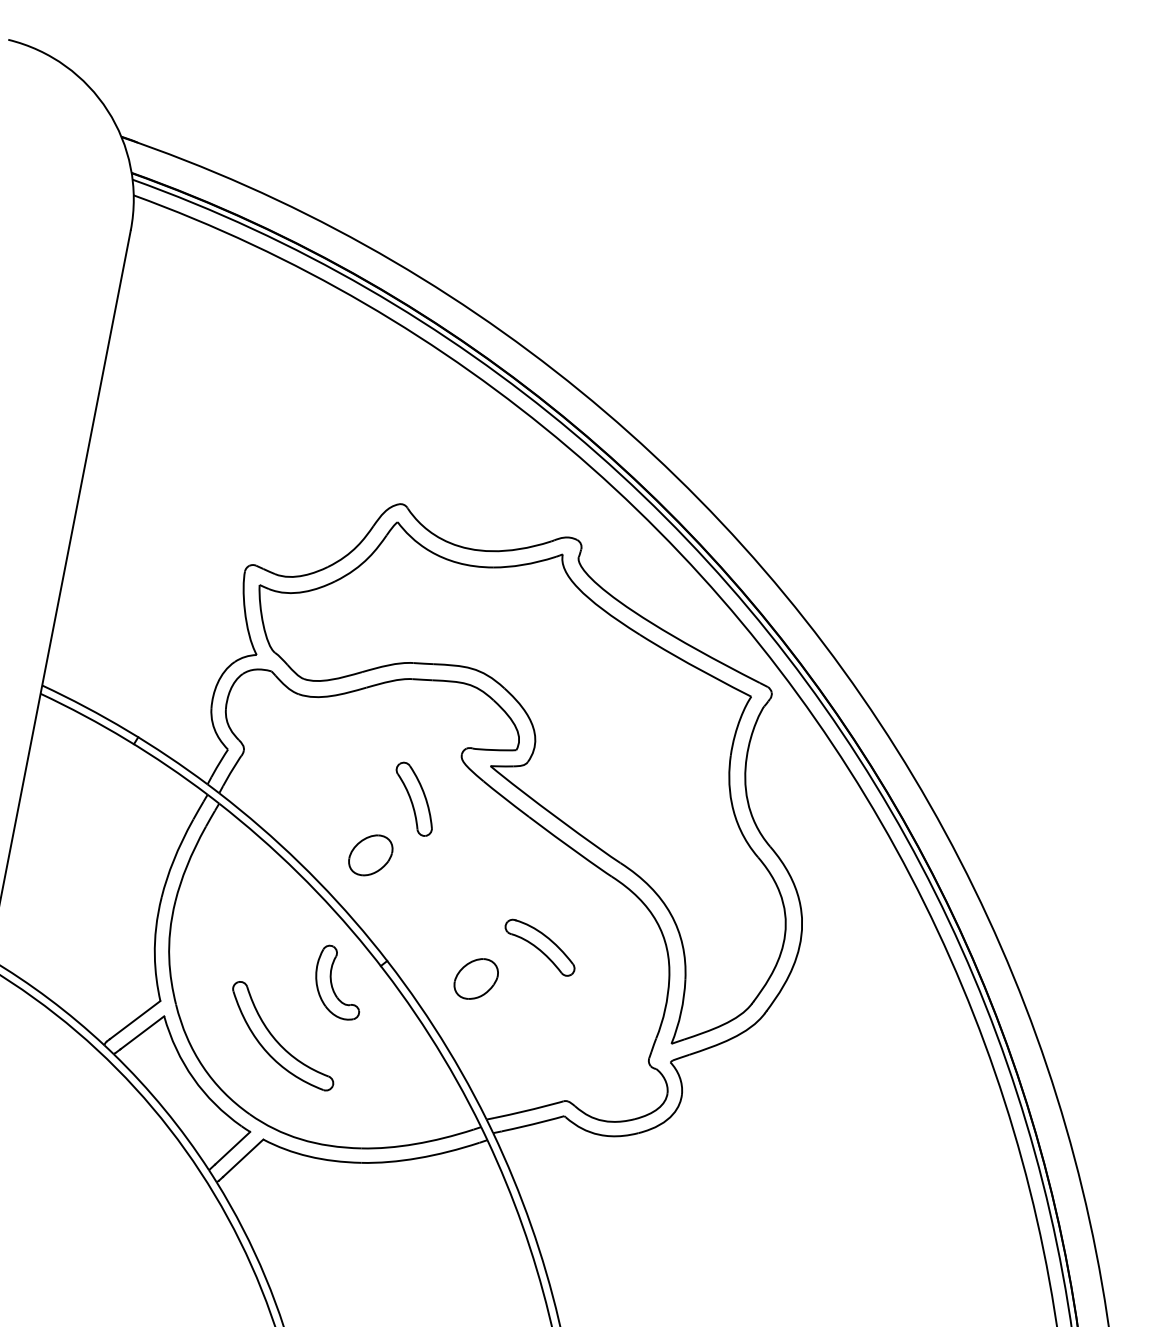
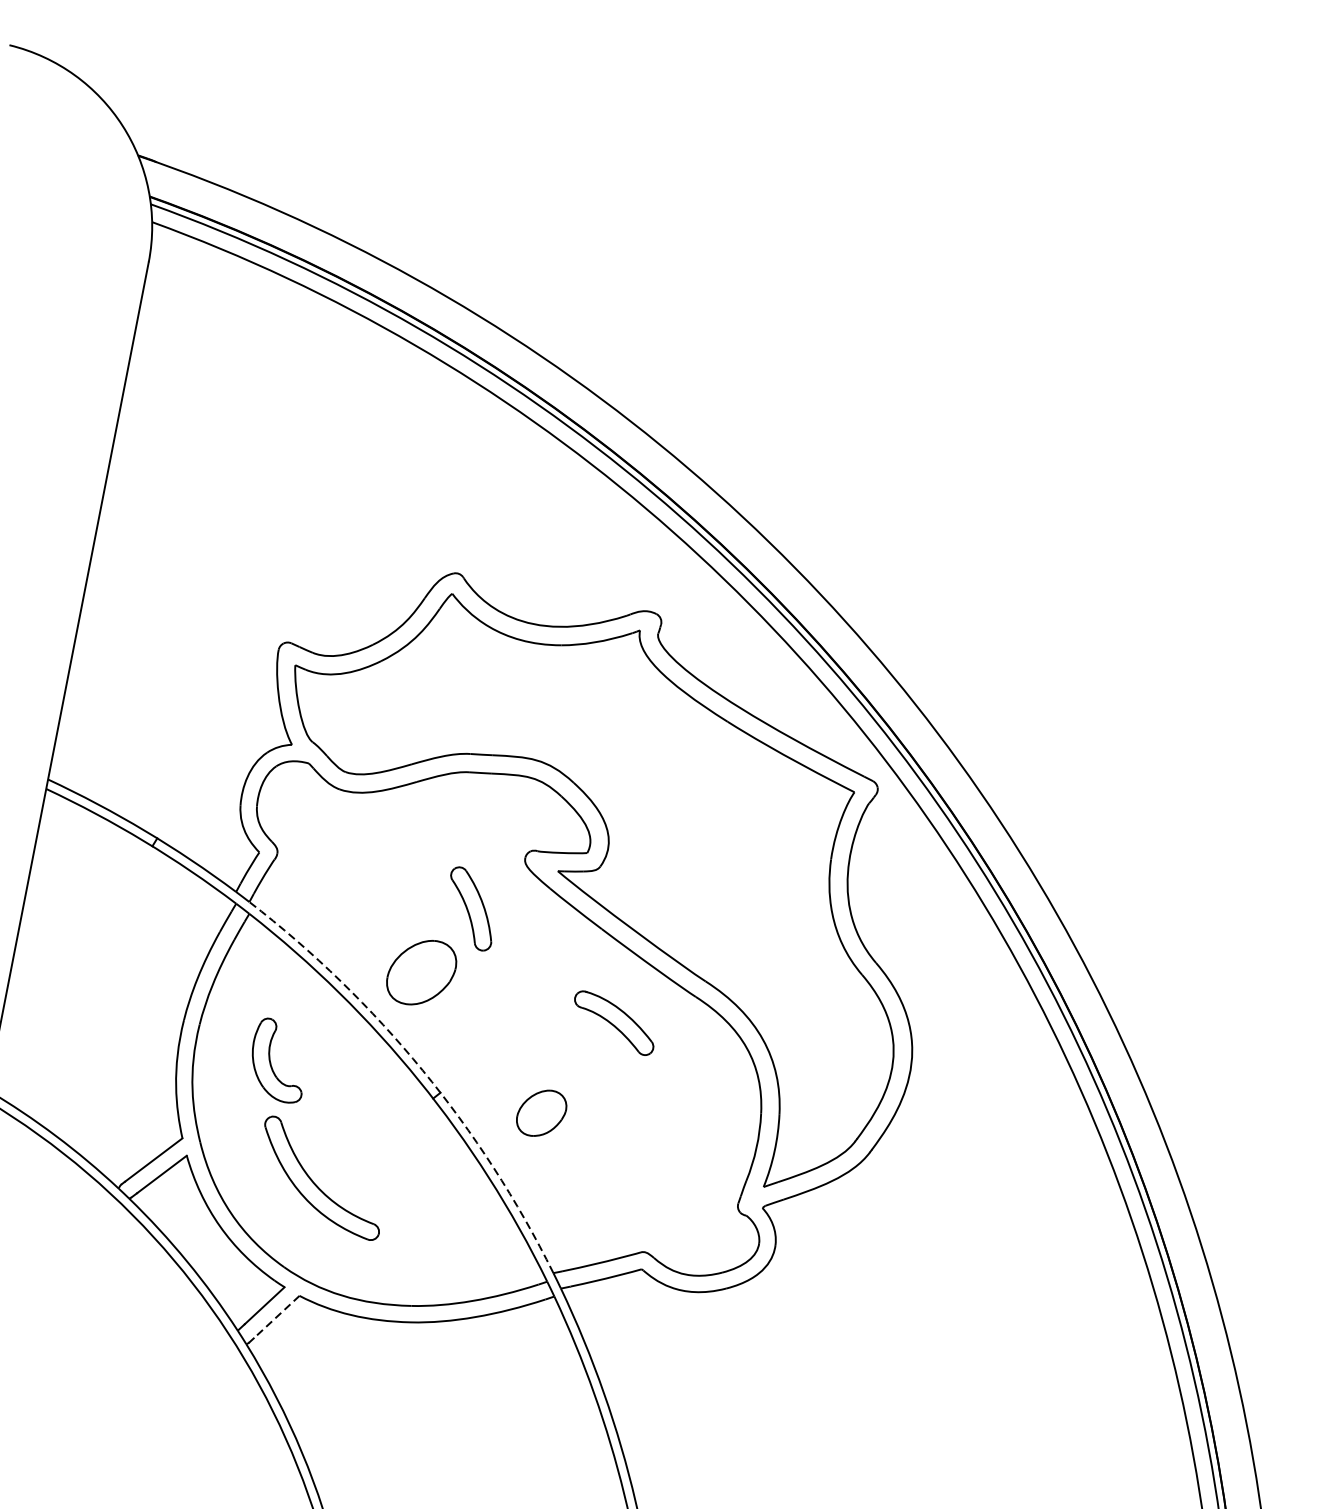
part: (370, 855) -> (421, 972), size x1.4
arc: (371, 941) -> (422, 1070), solid -> dashed
part: (539, 947) -> (613, 1022), moved
part: (337, 982) -> (276, 1060), moved
line: (242, 1158) -> (275, 1317), solid -> dashed

